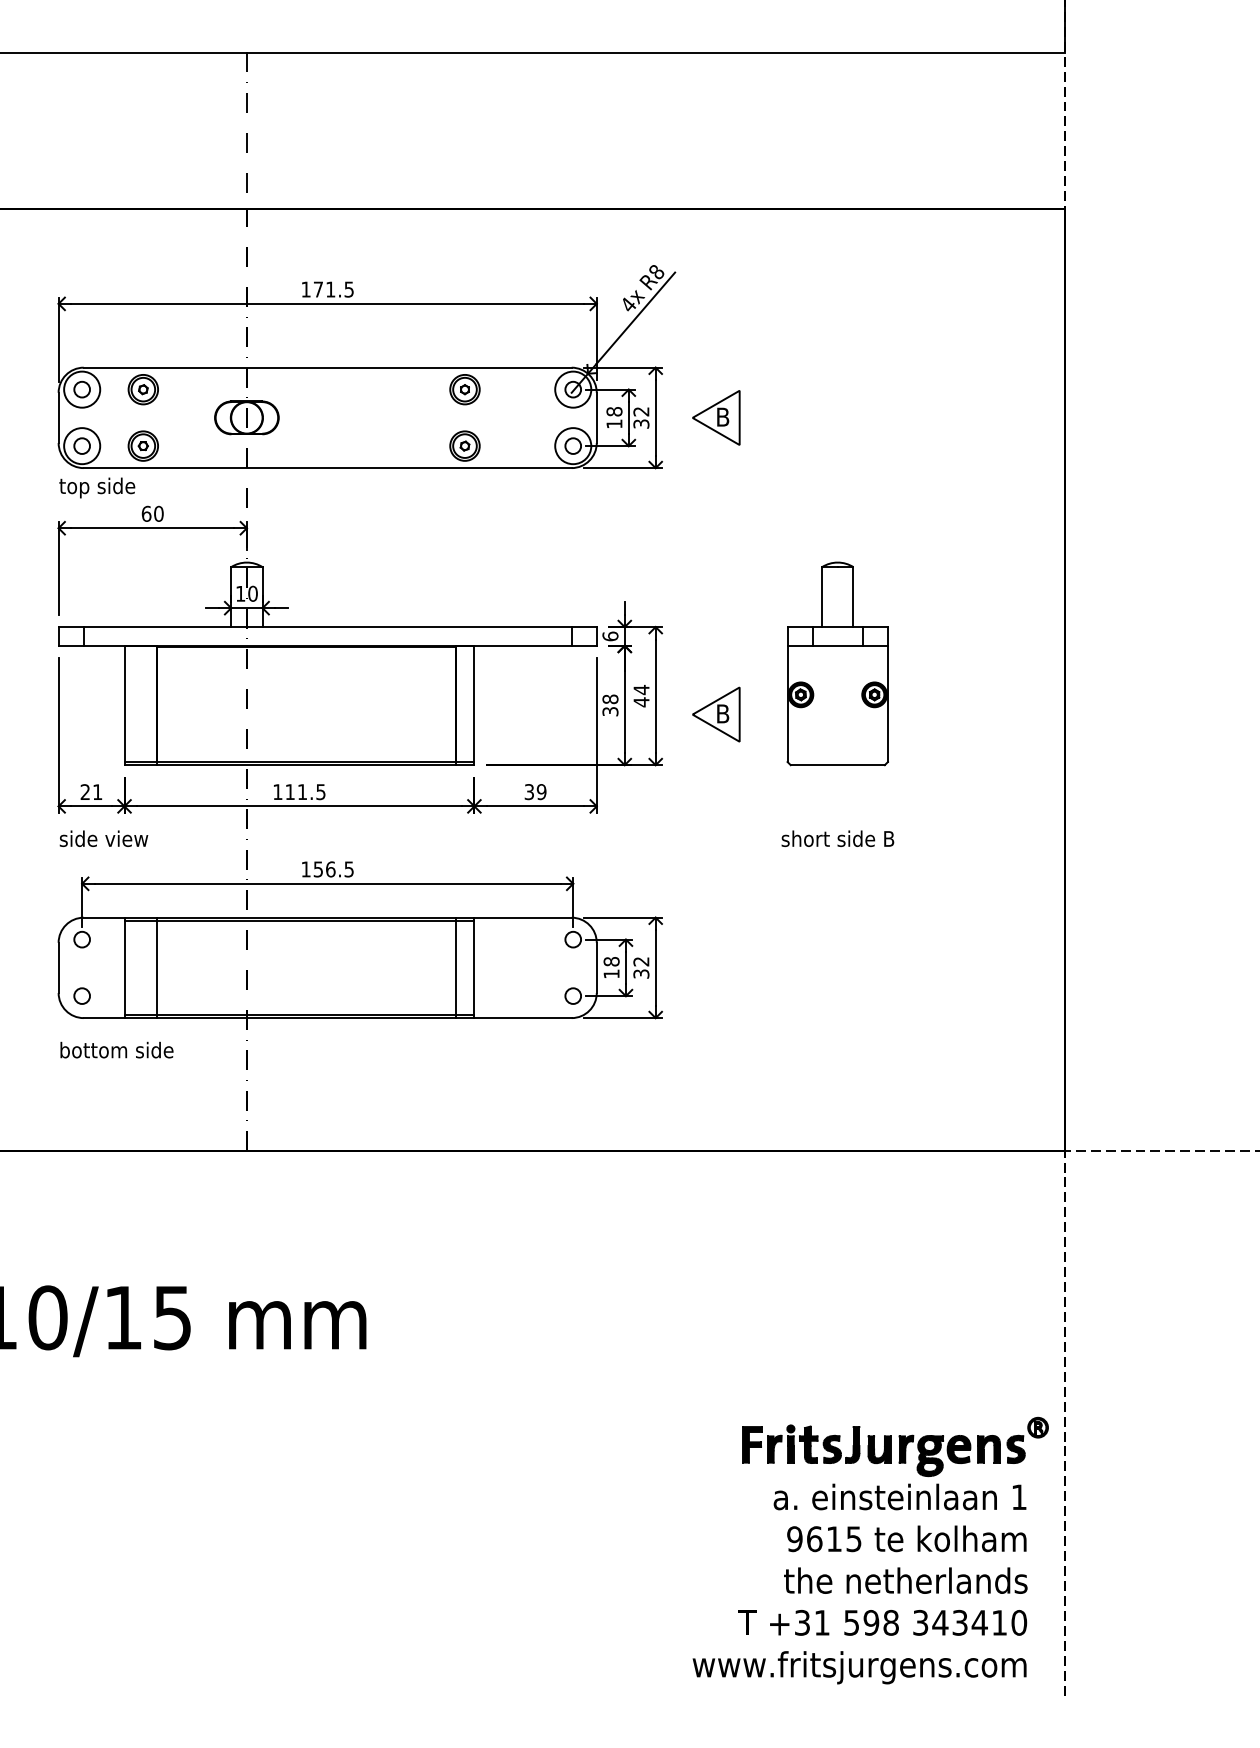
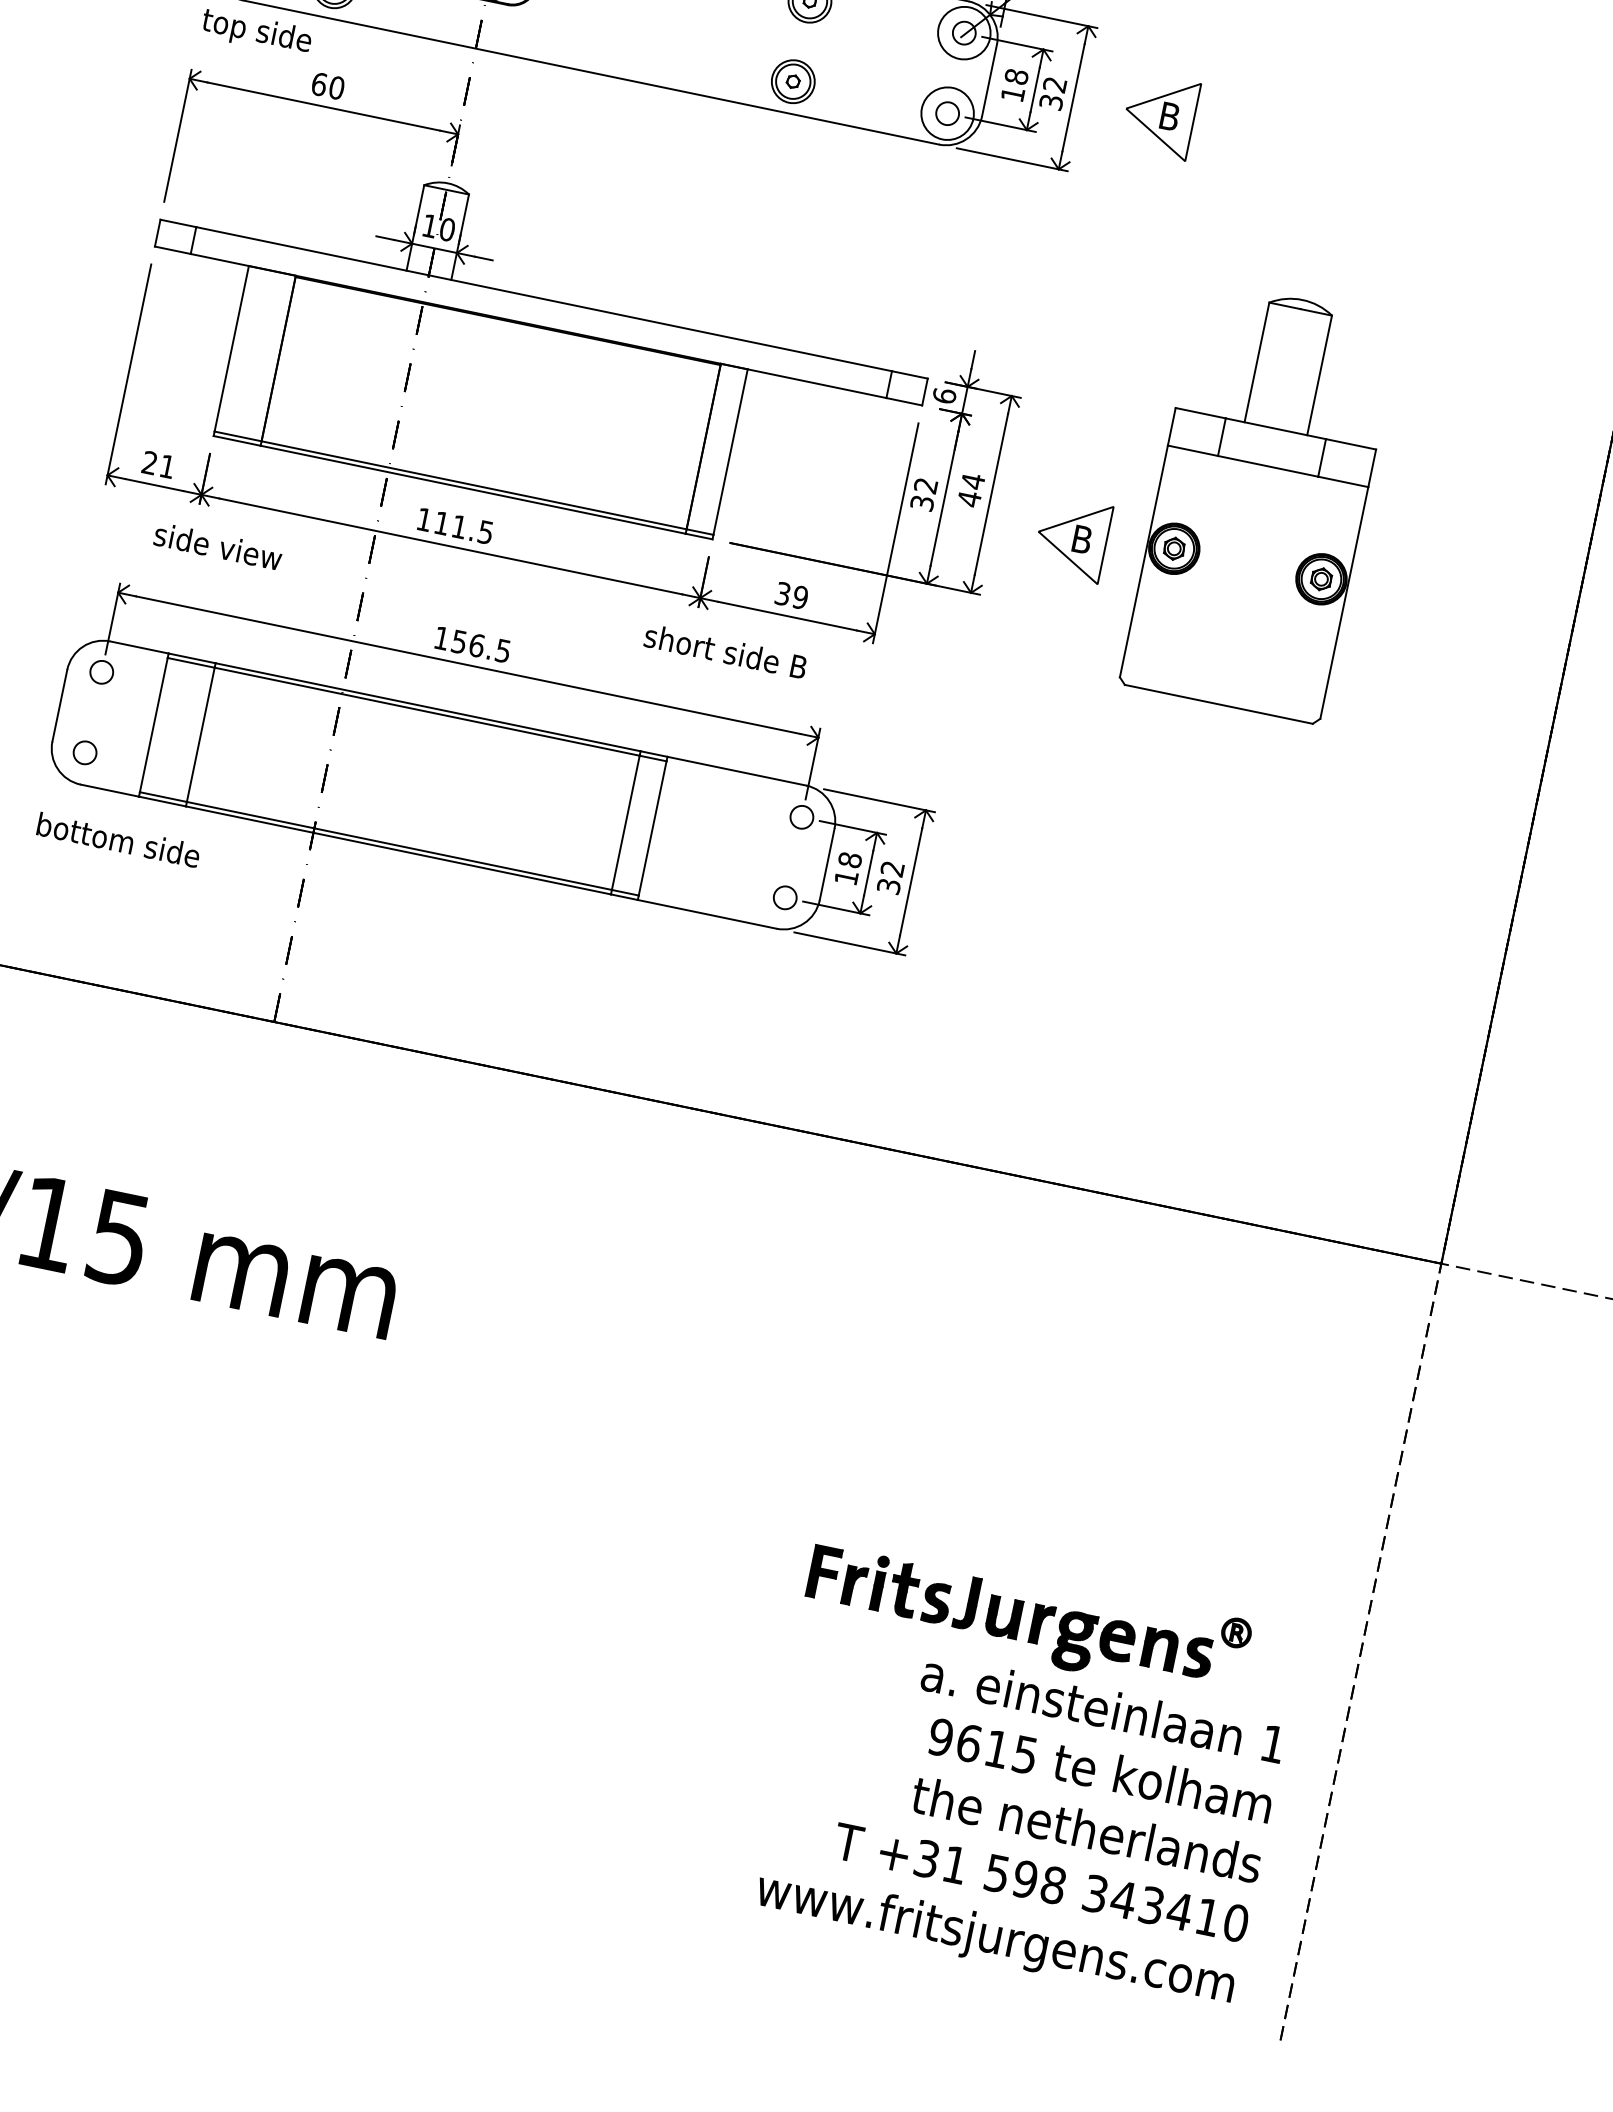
part: (837, 663) -> (1260, 501), size x1.4
text: (610, 699) -> (925, 485), 38 -> 32
text: (103, 838) -> (217, 545), moved
text: (837, 838) -> (725, 651), moved
part: (895, 1446) -> (1027, 1617), moved

